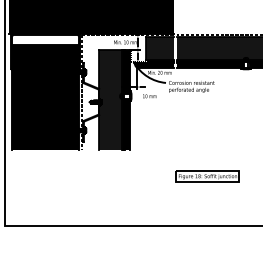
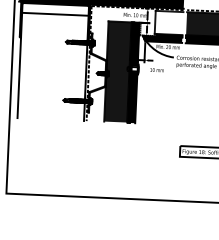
fill: (159, 48) -> (168, 22), removed
fill: (45, 97) -> (52, 66), removed

